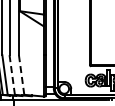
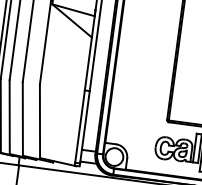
line: (12, 75) -> (23, 119), dashed -> solid
line: (21, 75) -> (39, 122), dashed -> solid

